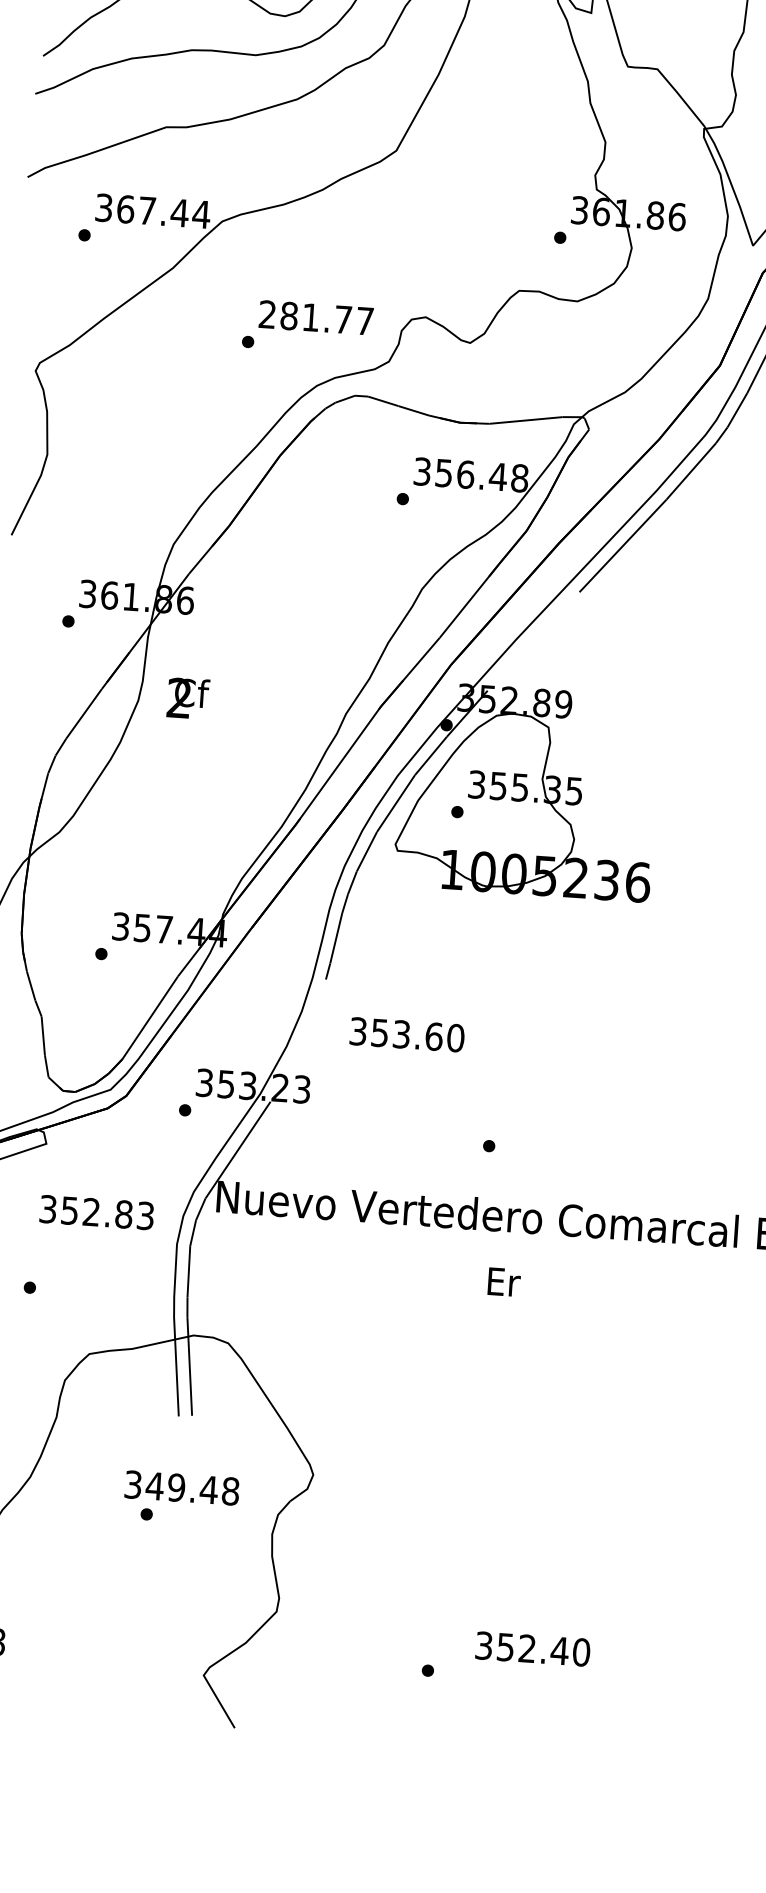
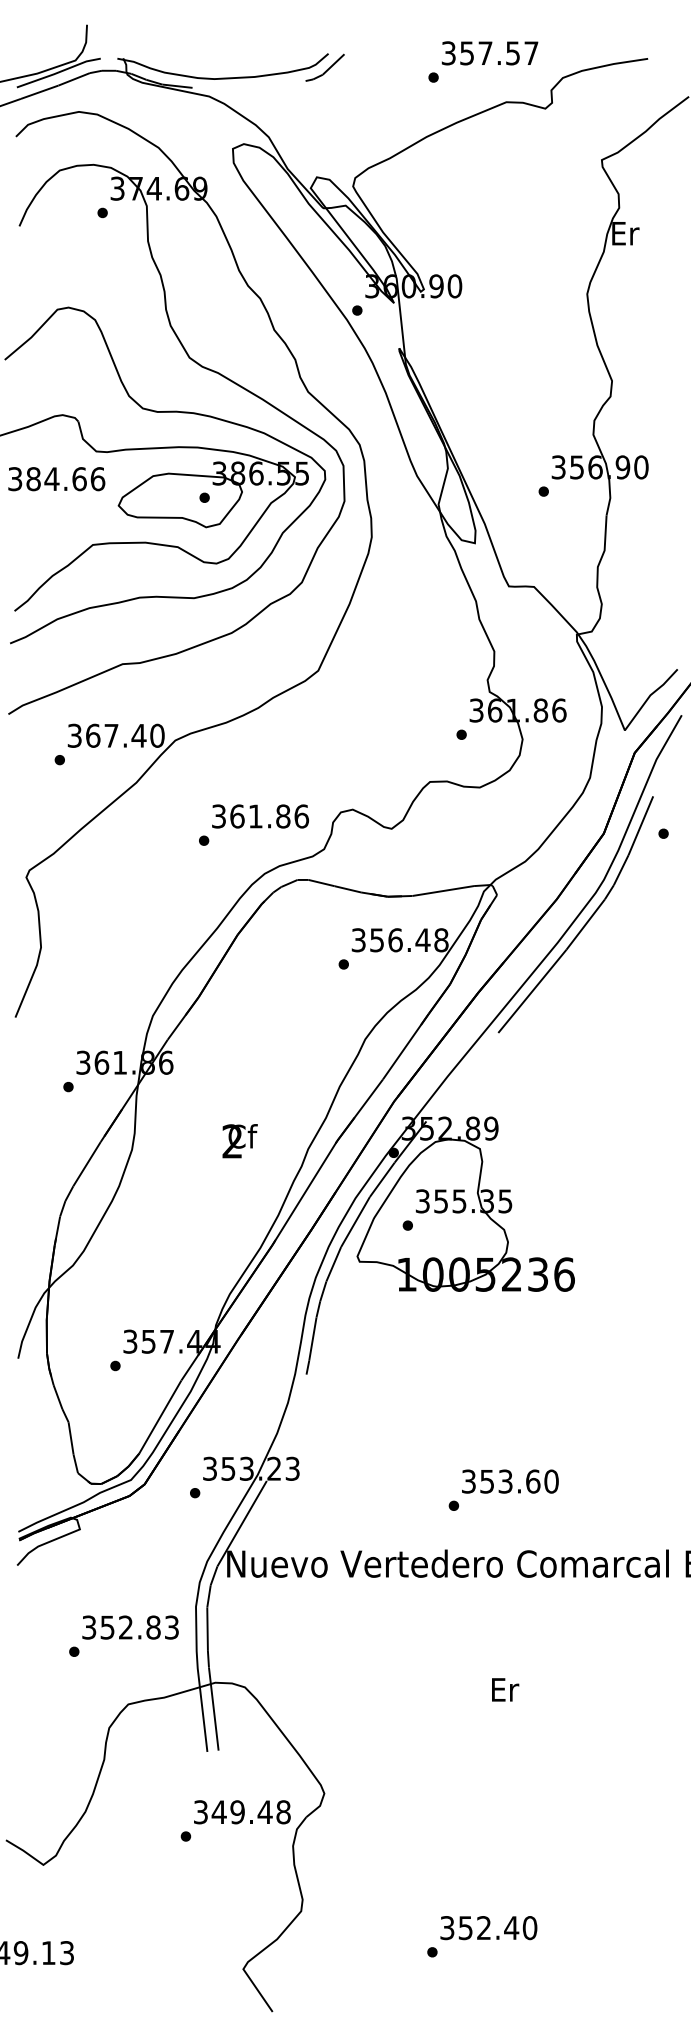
text: (201, 214) -> (157, 735), 367.44 -> 367.40
text: (316, 317) -> (260, 816), 281.77 -> 361.86
text: (187, 698) -> (239, 1141), moved
text: (407, 1034) -> (510, 1481), moved
text: (96, 1212) -> (130, 1627), moved
text: (504, 1281) -> (505, 1689), moved
text: (182, 1488) -> (242, 1812), moved
text: (532, 1649) -> (488, 1928), moved

